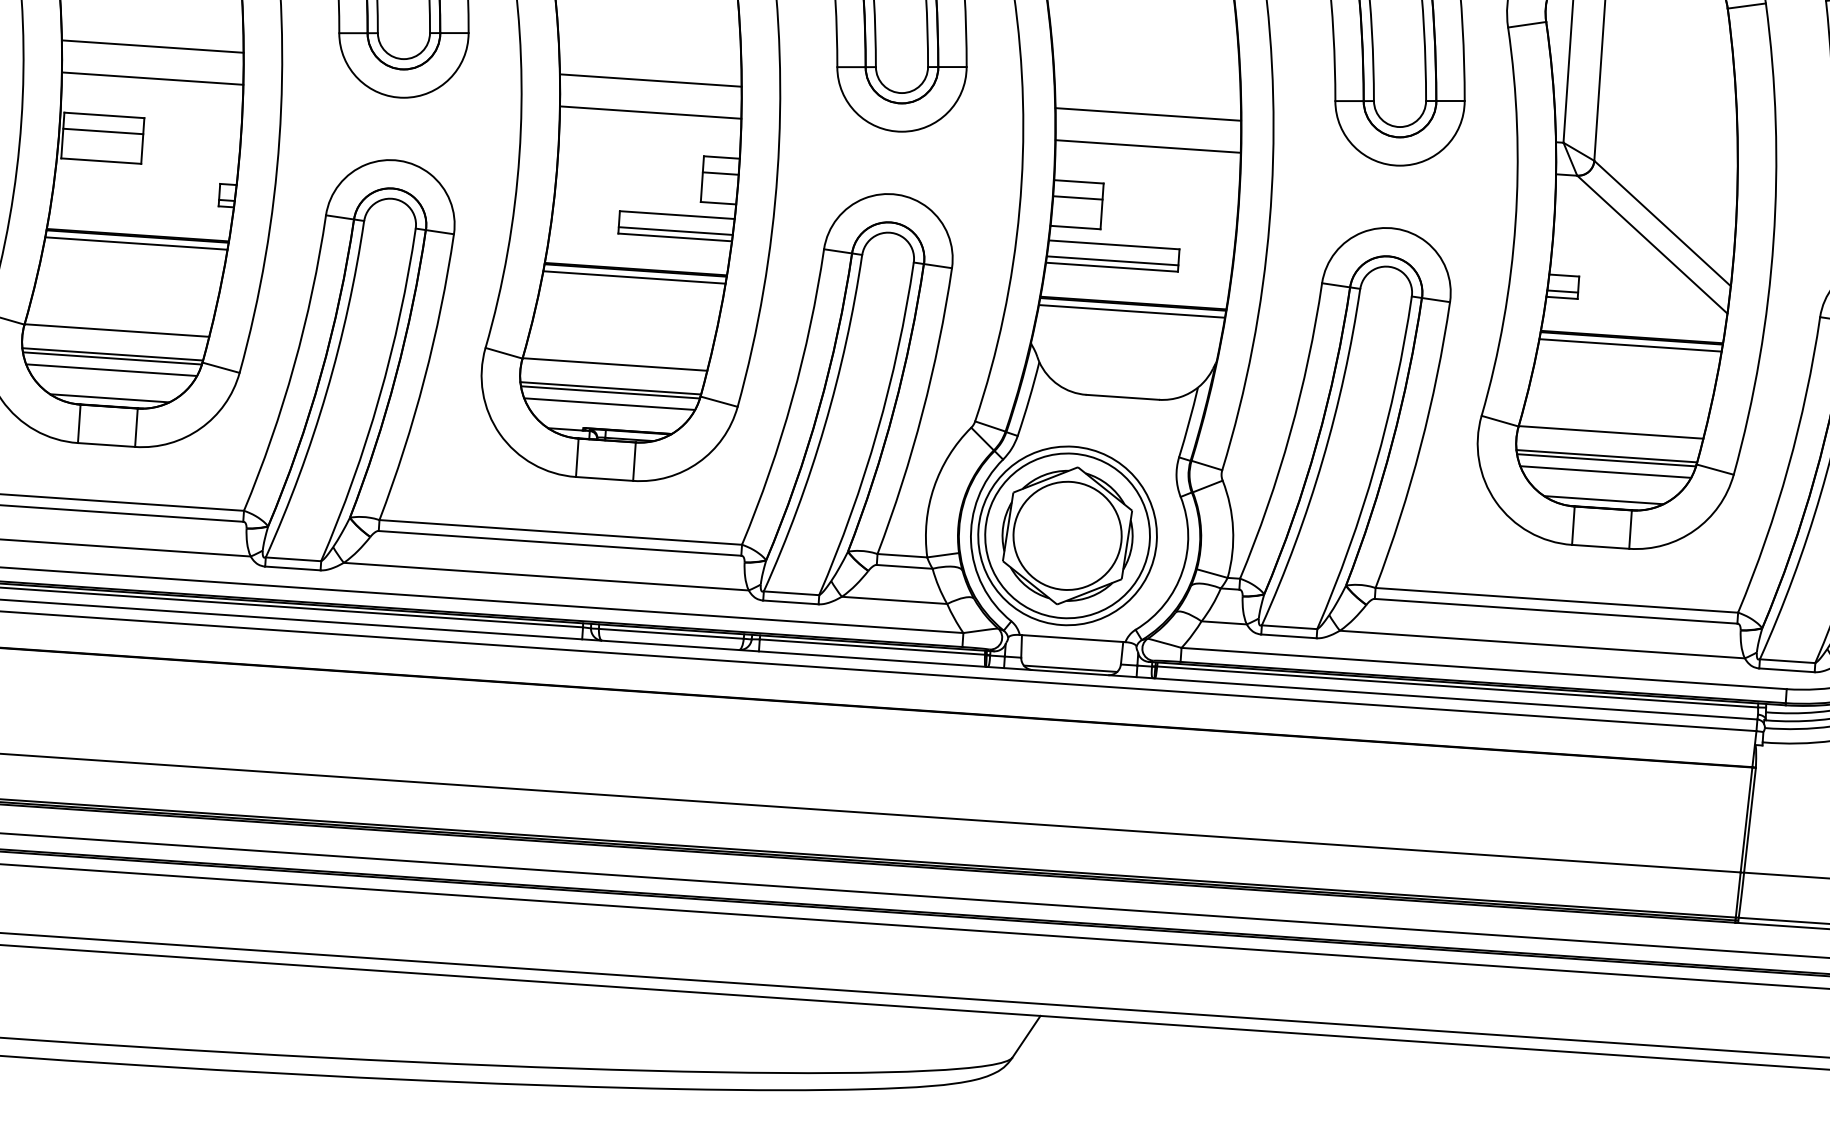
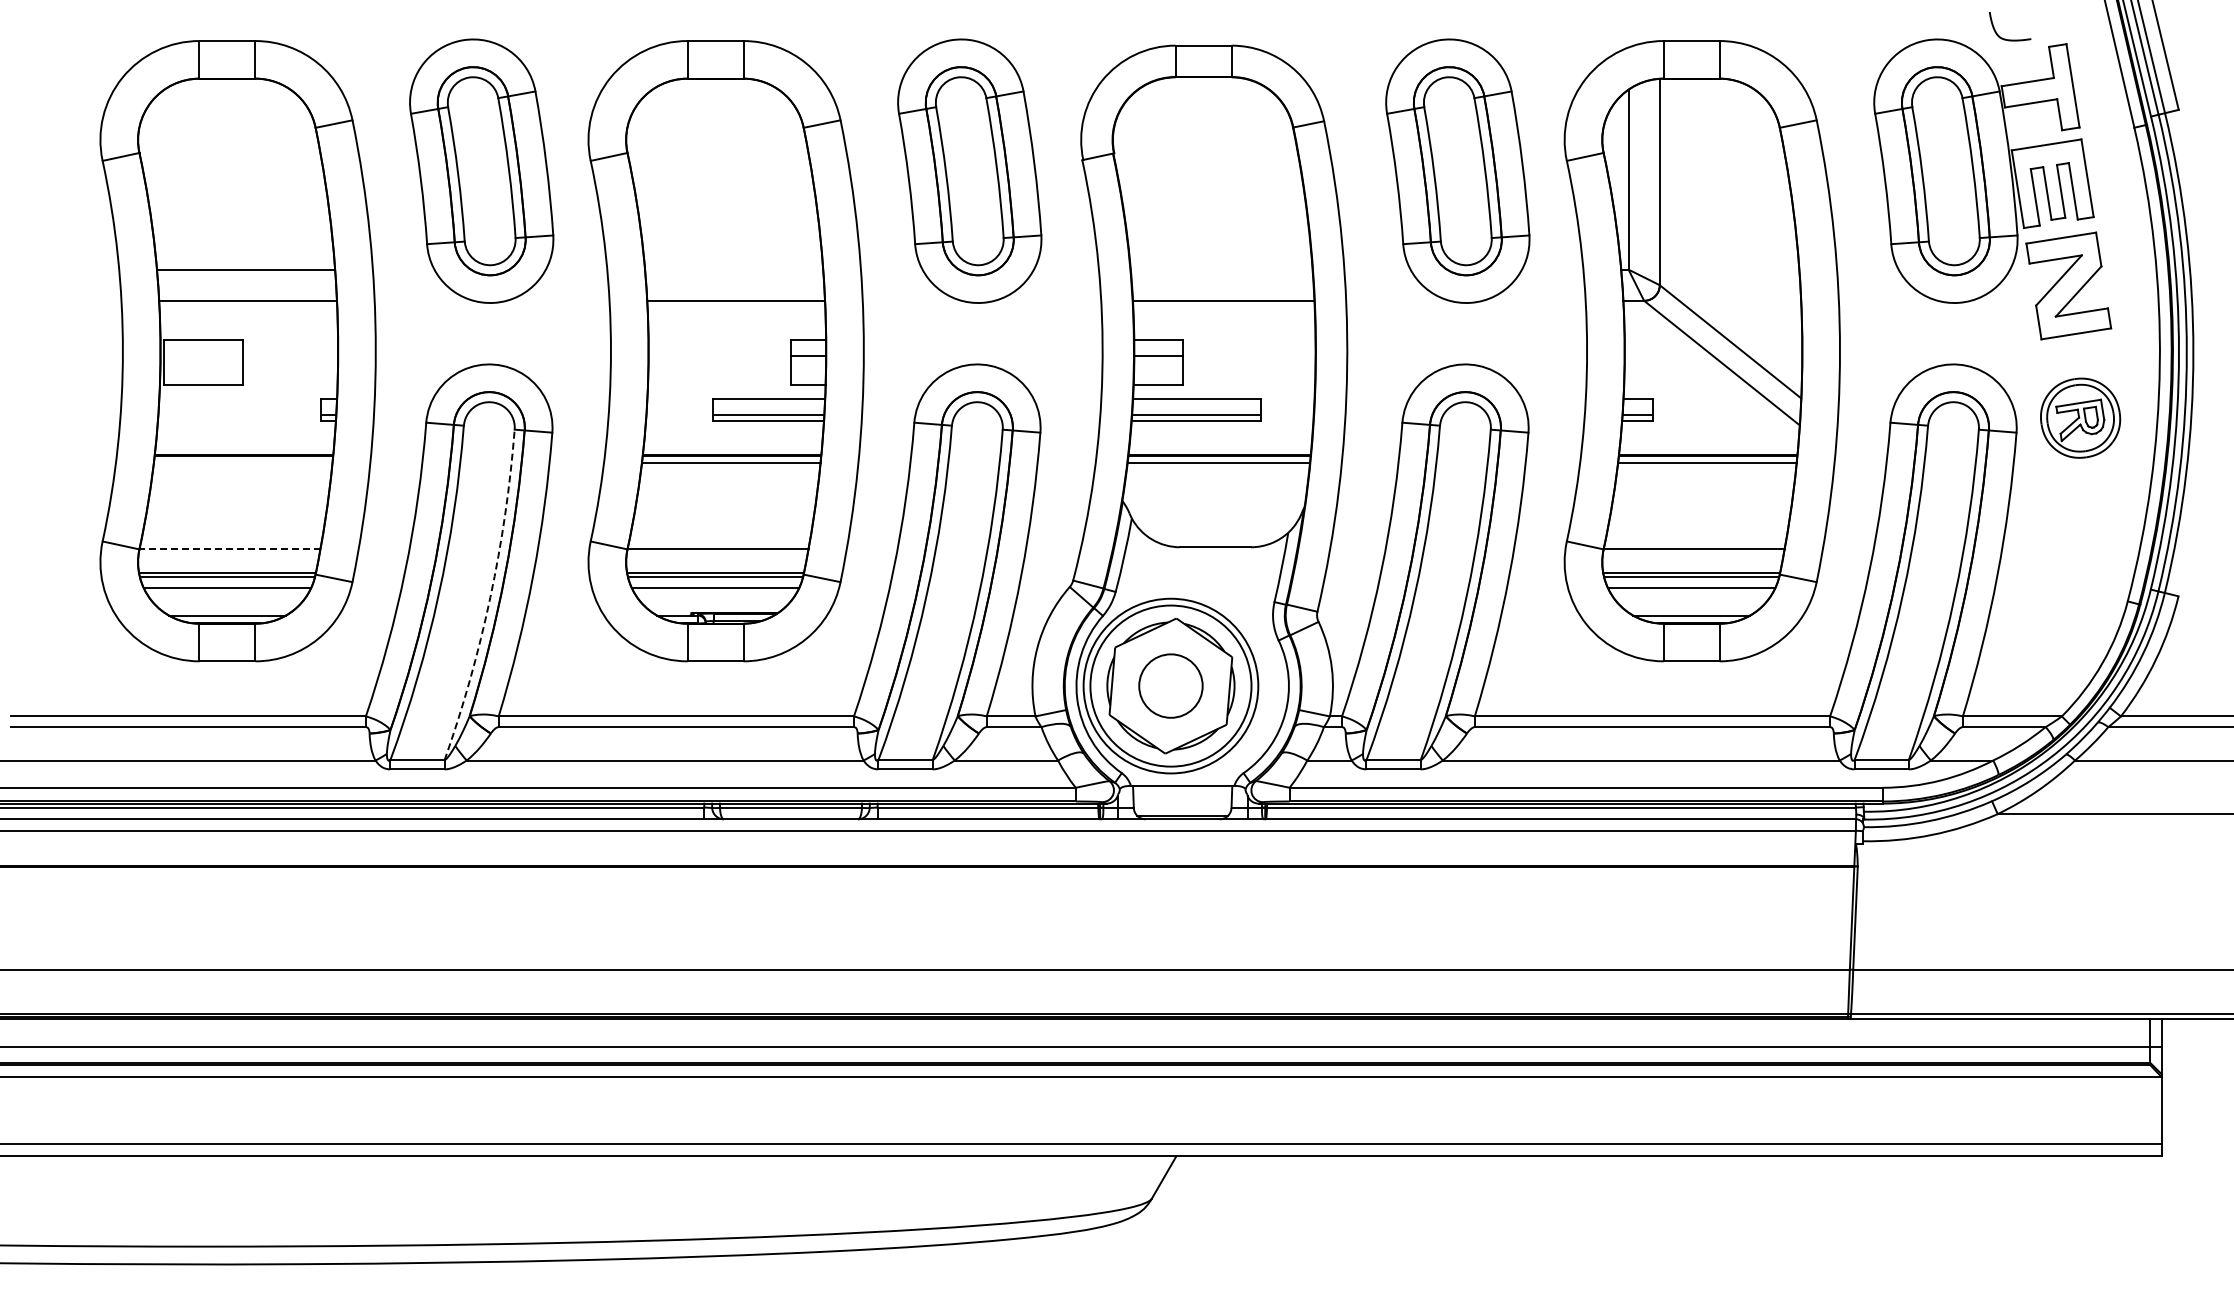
line: (651, 80) -> (734, 269), removed
line: (1148, 114) -> (1221, 269), removed
line: (103, 131) -> (203, 355), removed
line: (136, 243) -> (243, 462), removed
line: (116, 331) -> (229, 549), solid -> dashed
arc: (379, 398) -> (490, 597), solid -> dashed
circle: (1067, 535) -> (1170, 685), size x0.6

